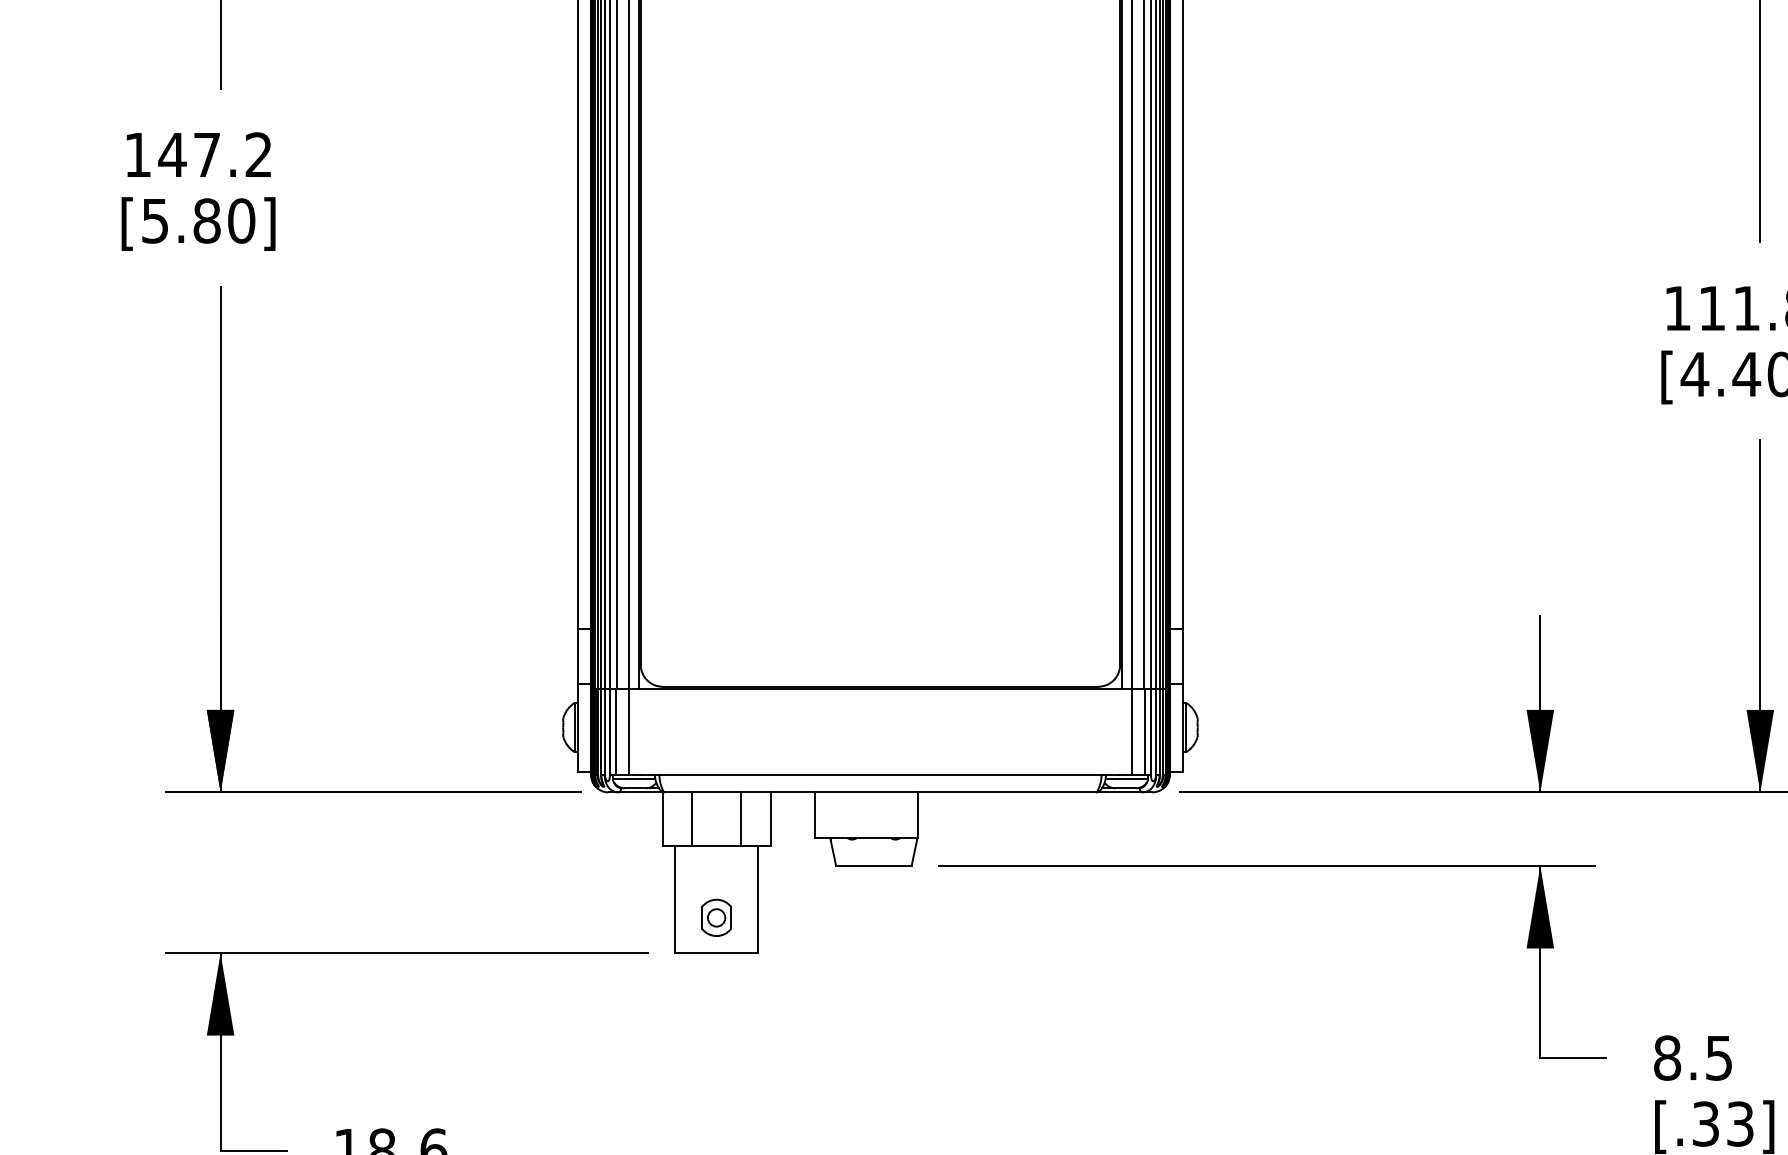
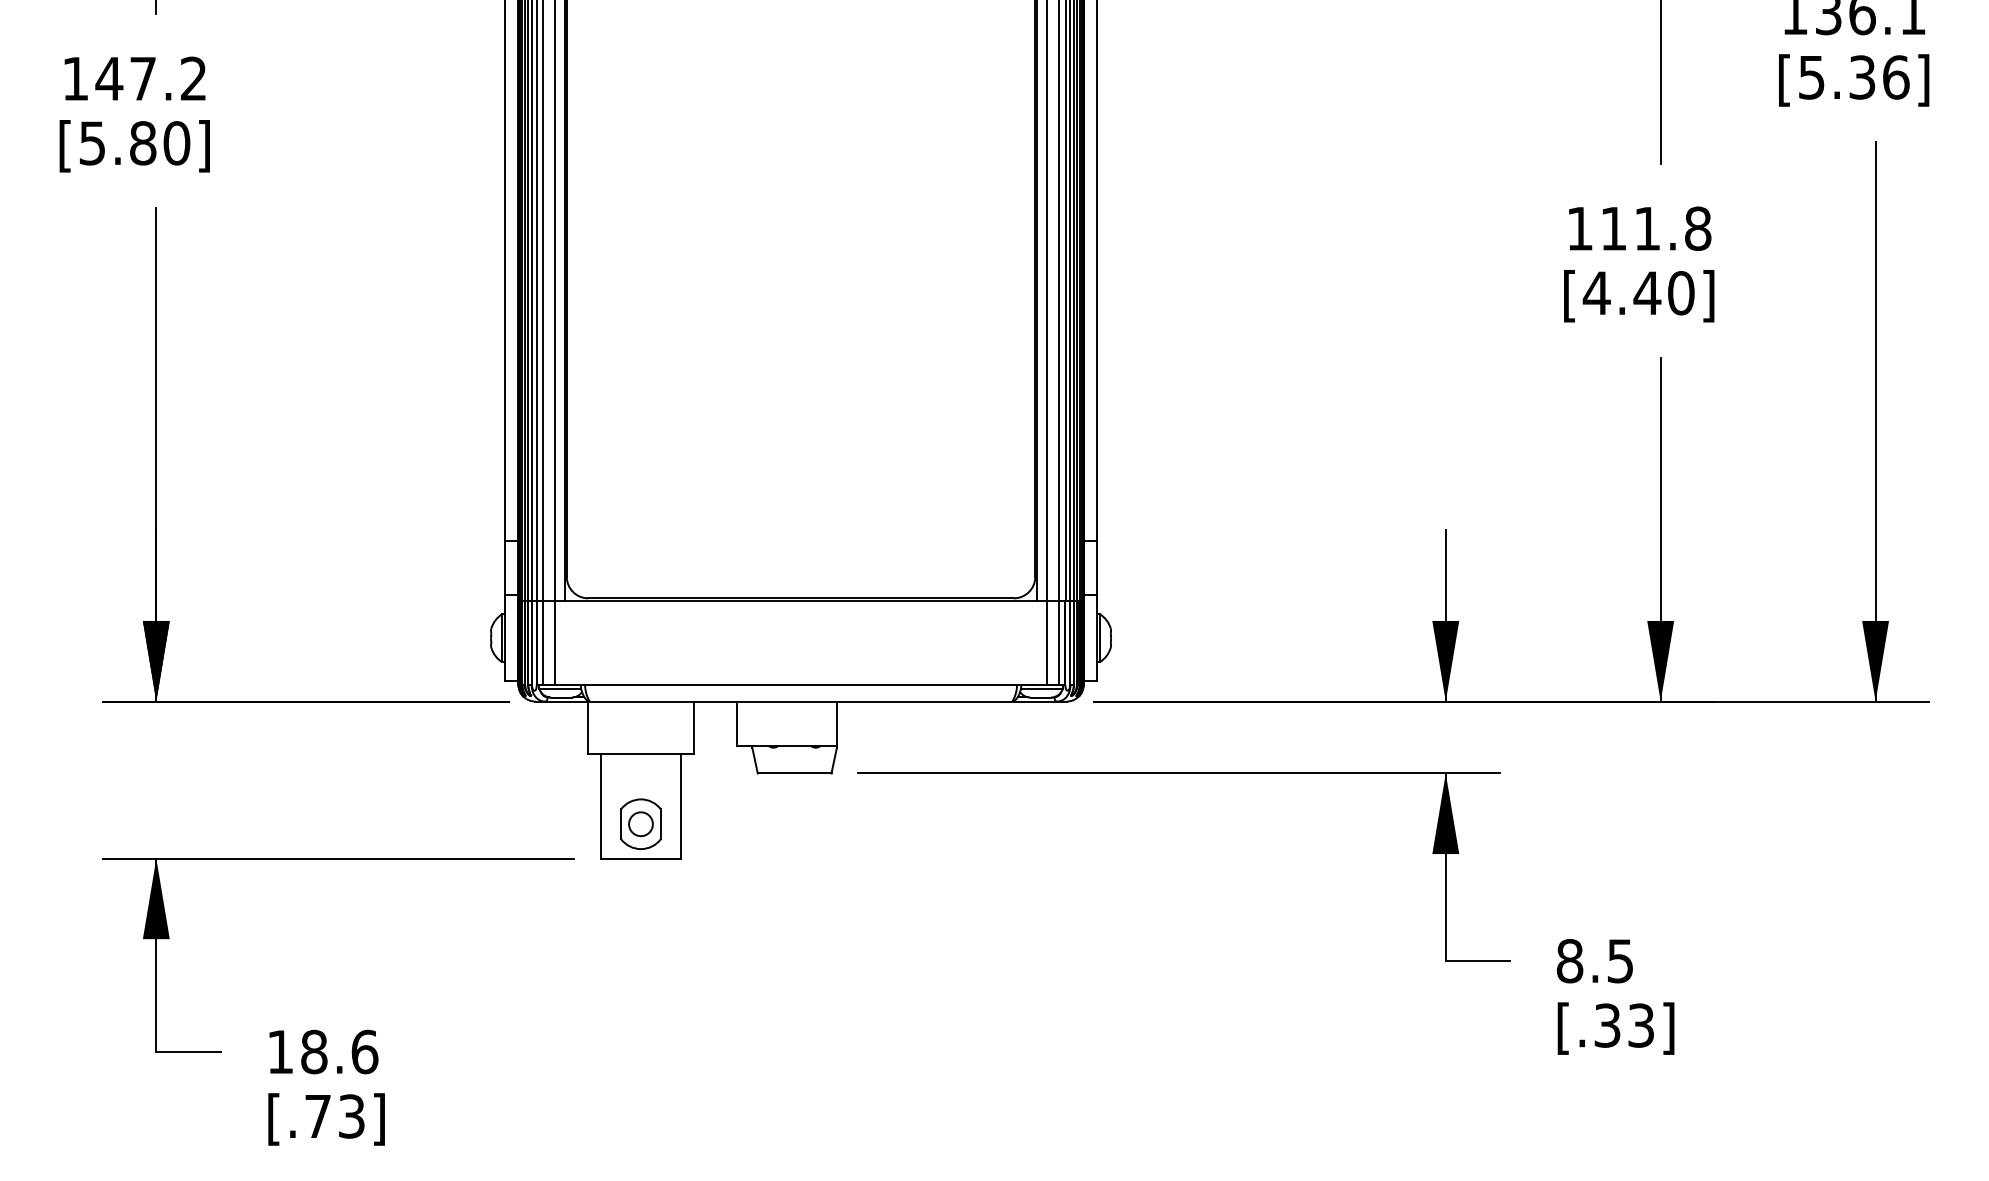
line: (691, 818) -> (616, 727), removed
line: (741, 818) -> (665, 727), removed
part: (716, 917) -> (640, 823), size x1.4

